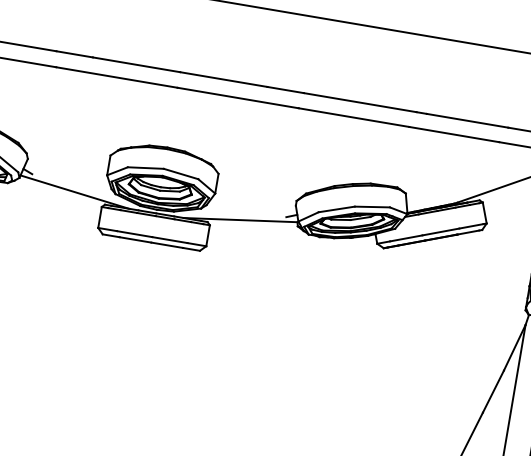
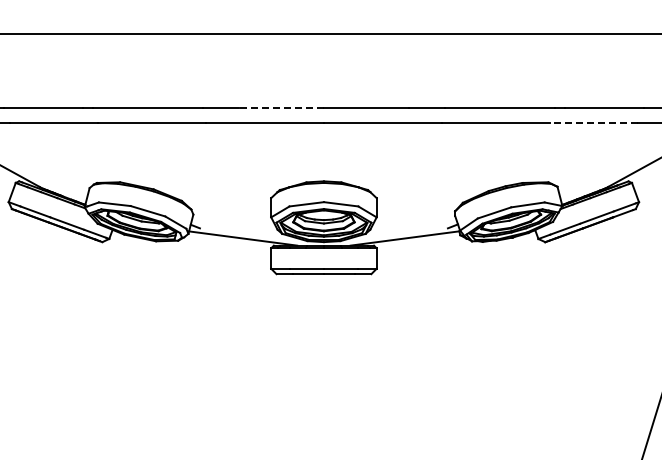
line: (136, 64) -> (281, 107), solid -> dashed
line: (453, 134) -> (593, 123), solid -> dashed

